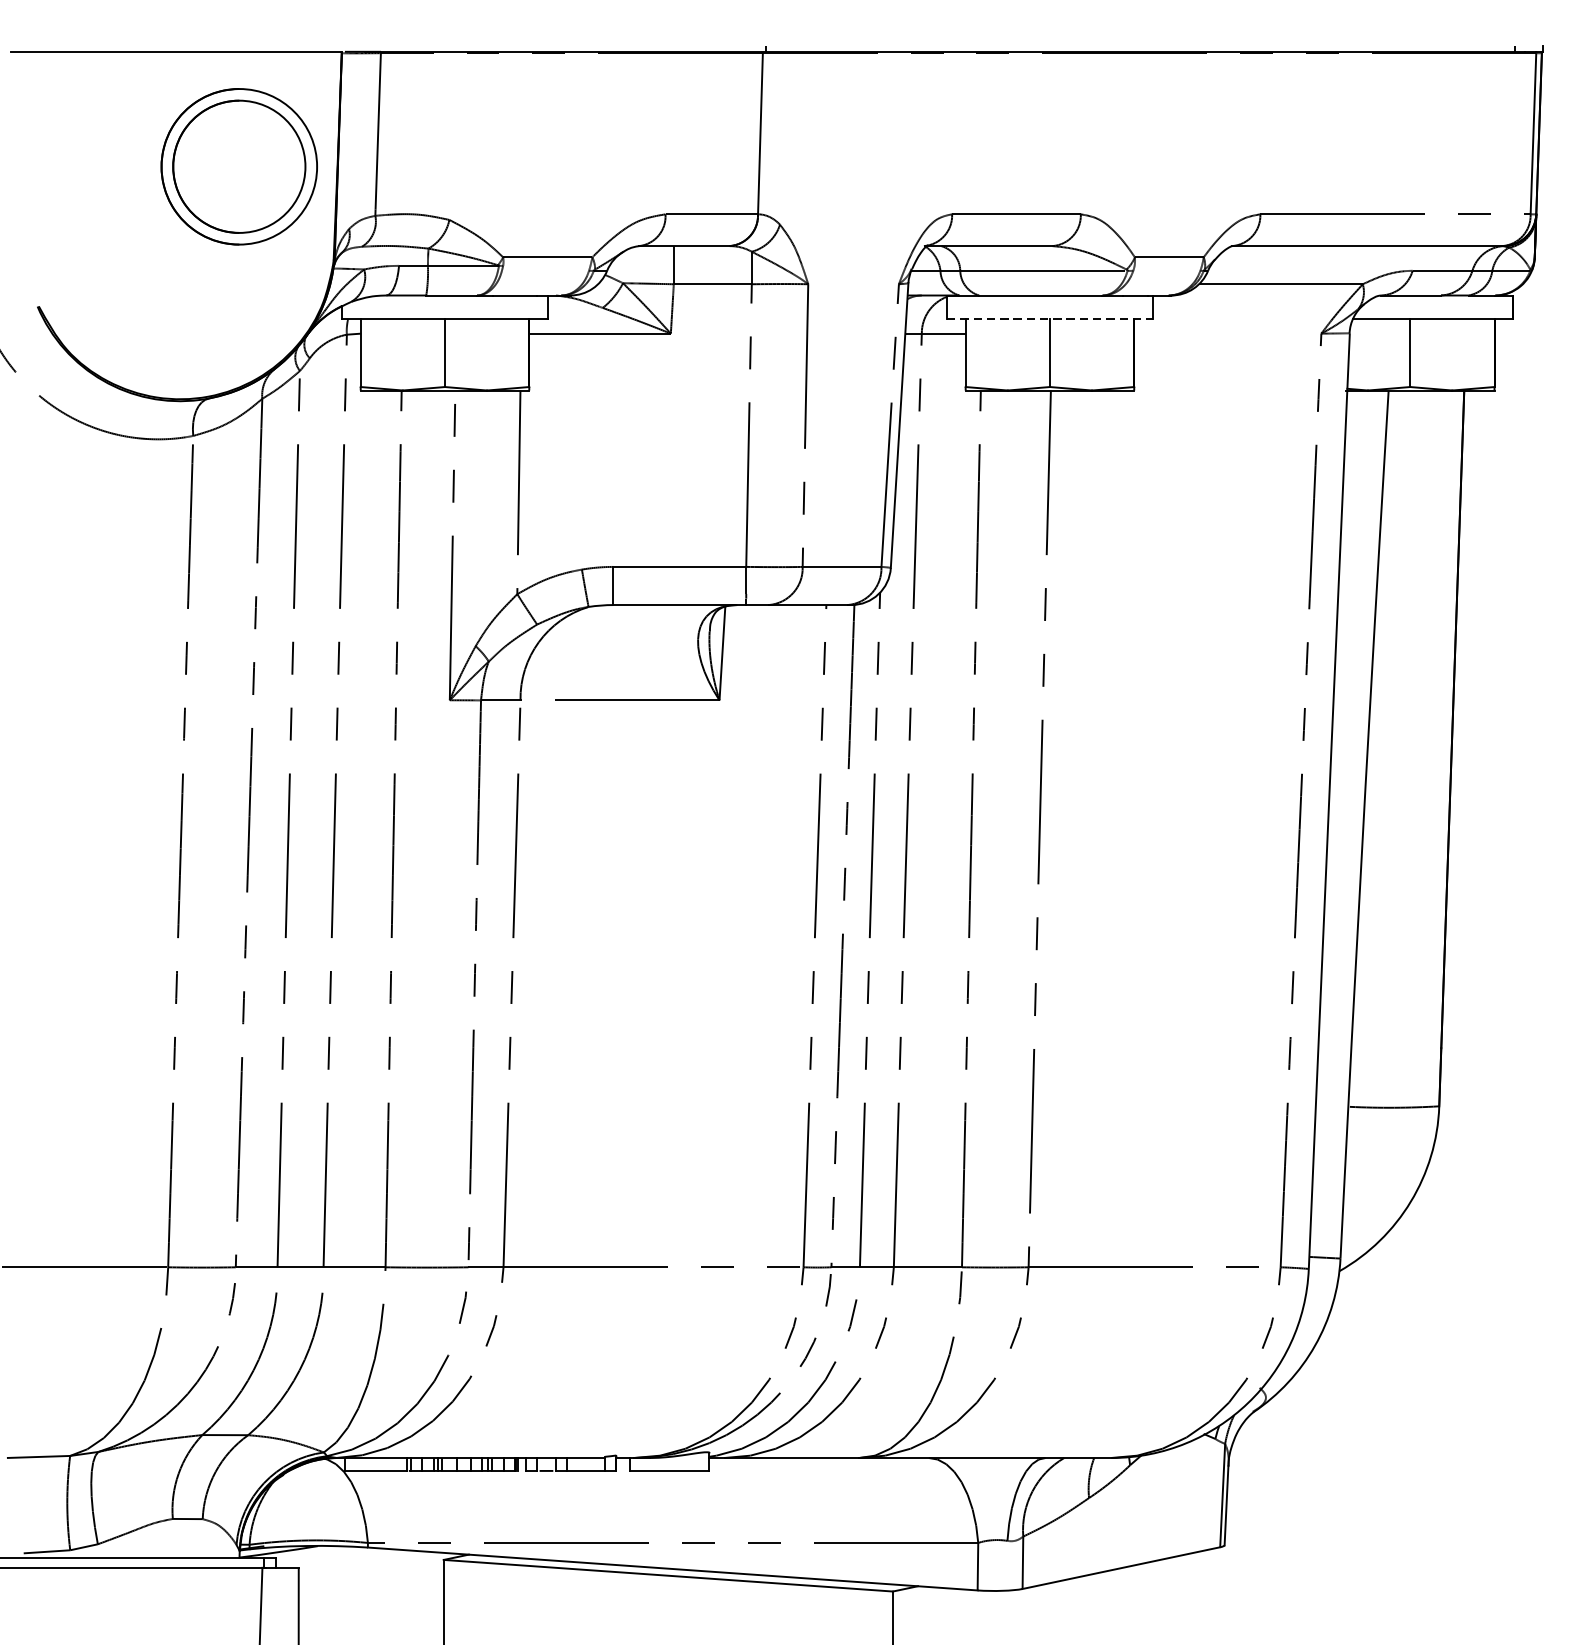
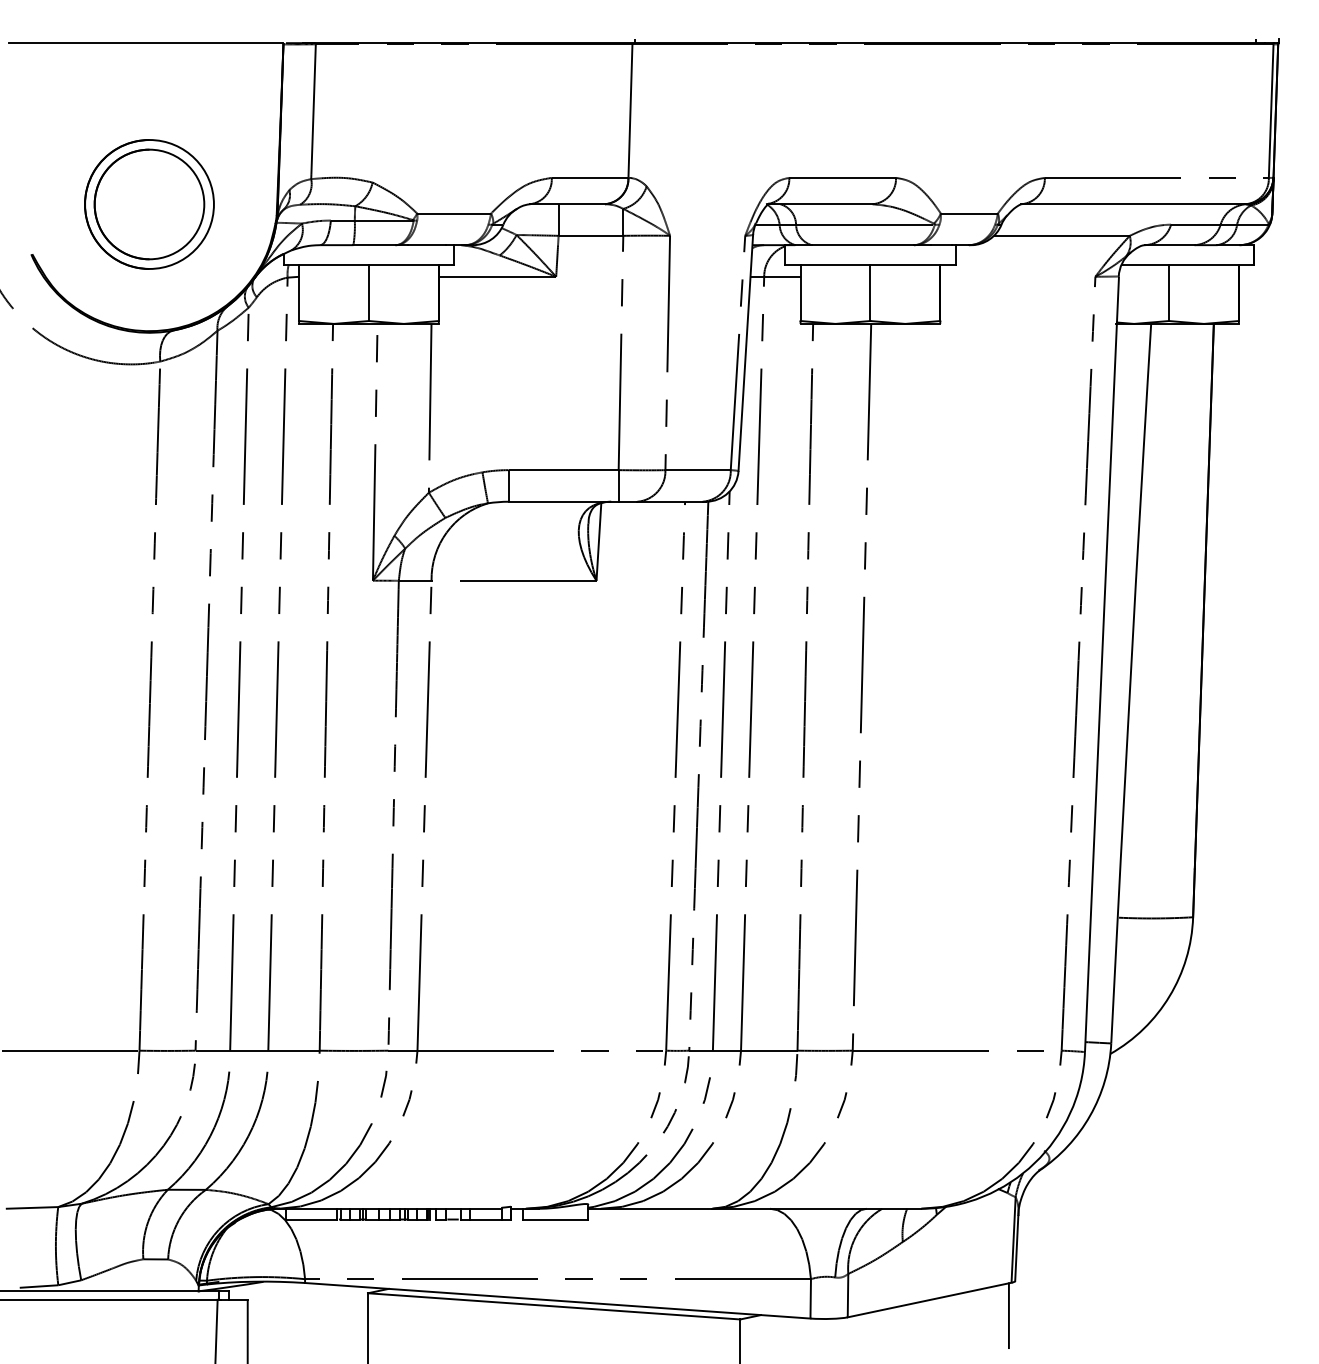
part: (239, 166) -> (149, 204), moved
line: (1050, 318) -> (870, 264), dashed -> solid
line: (1216, 1586) -> (1008, 1315), added

